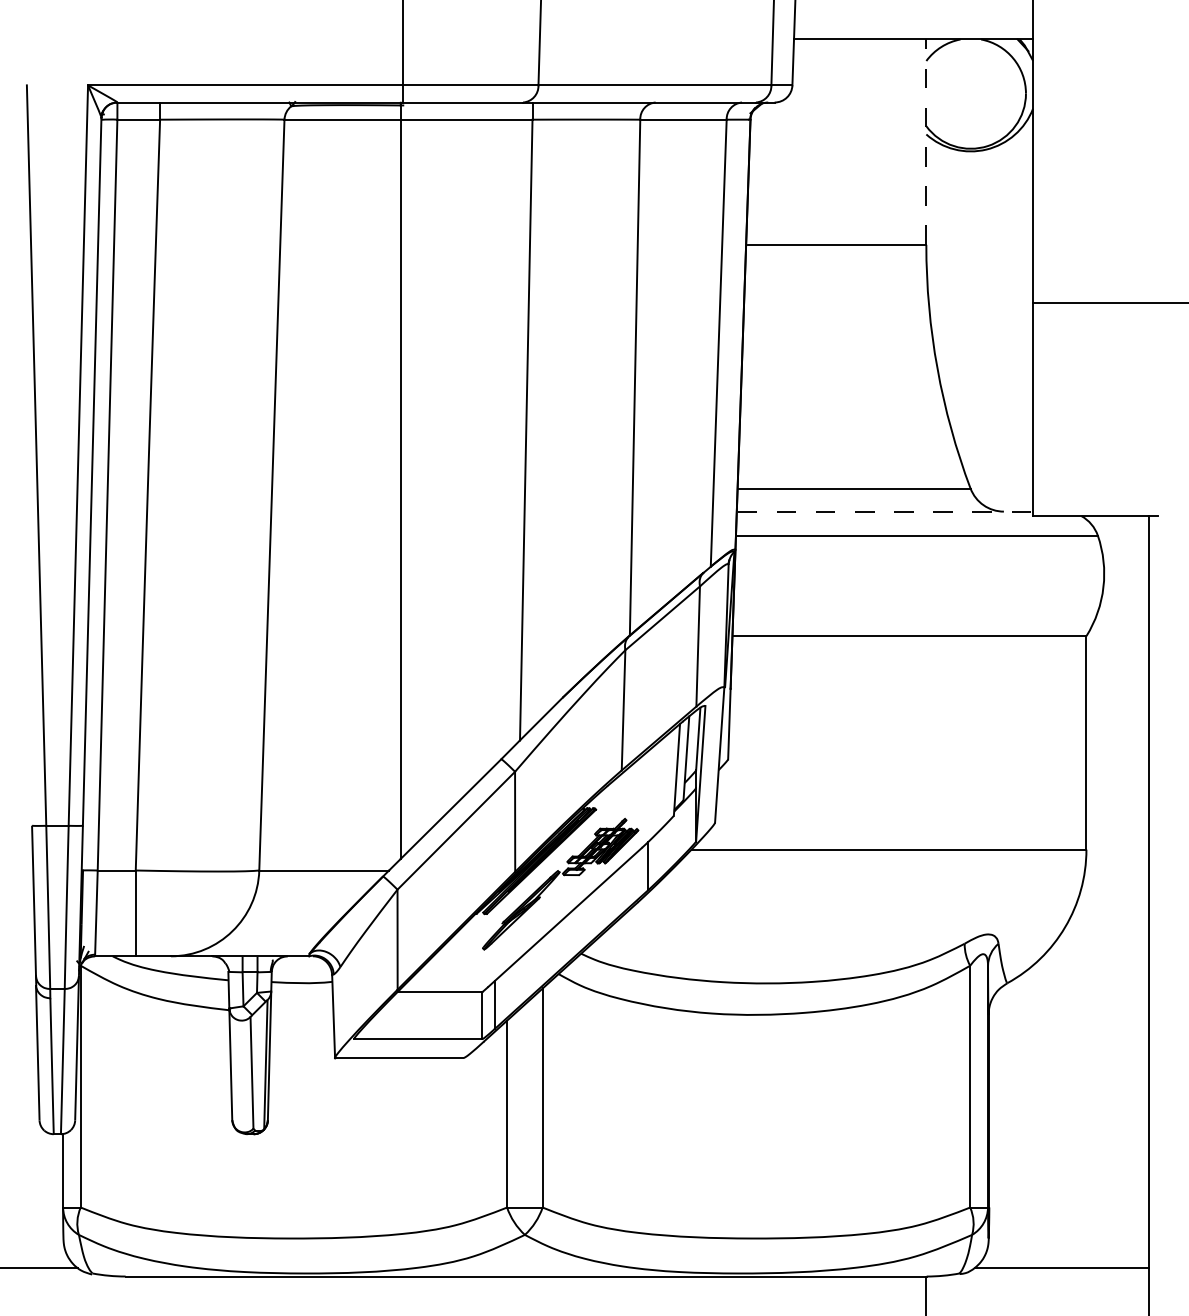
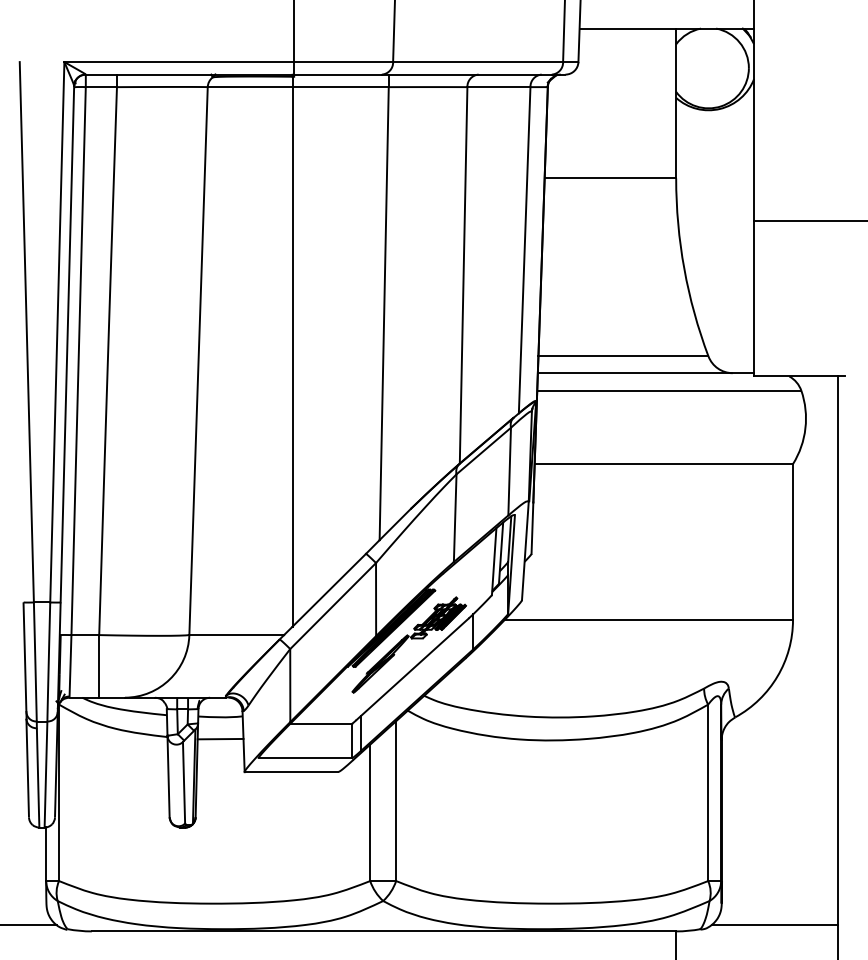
line: (926, 142) -> (676, 103), dashed -> solid
line: (885, 511) -> (646, 373), dashed -> solid
line: (301, 1012) -> (220, 738), added

